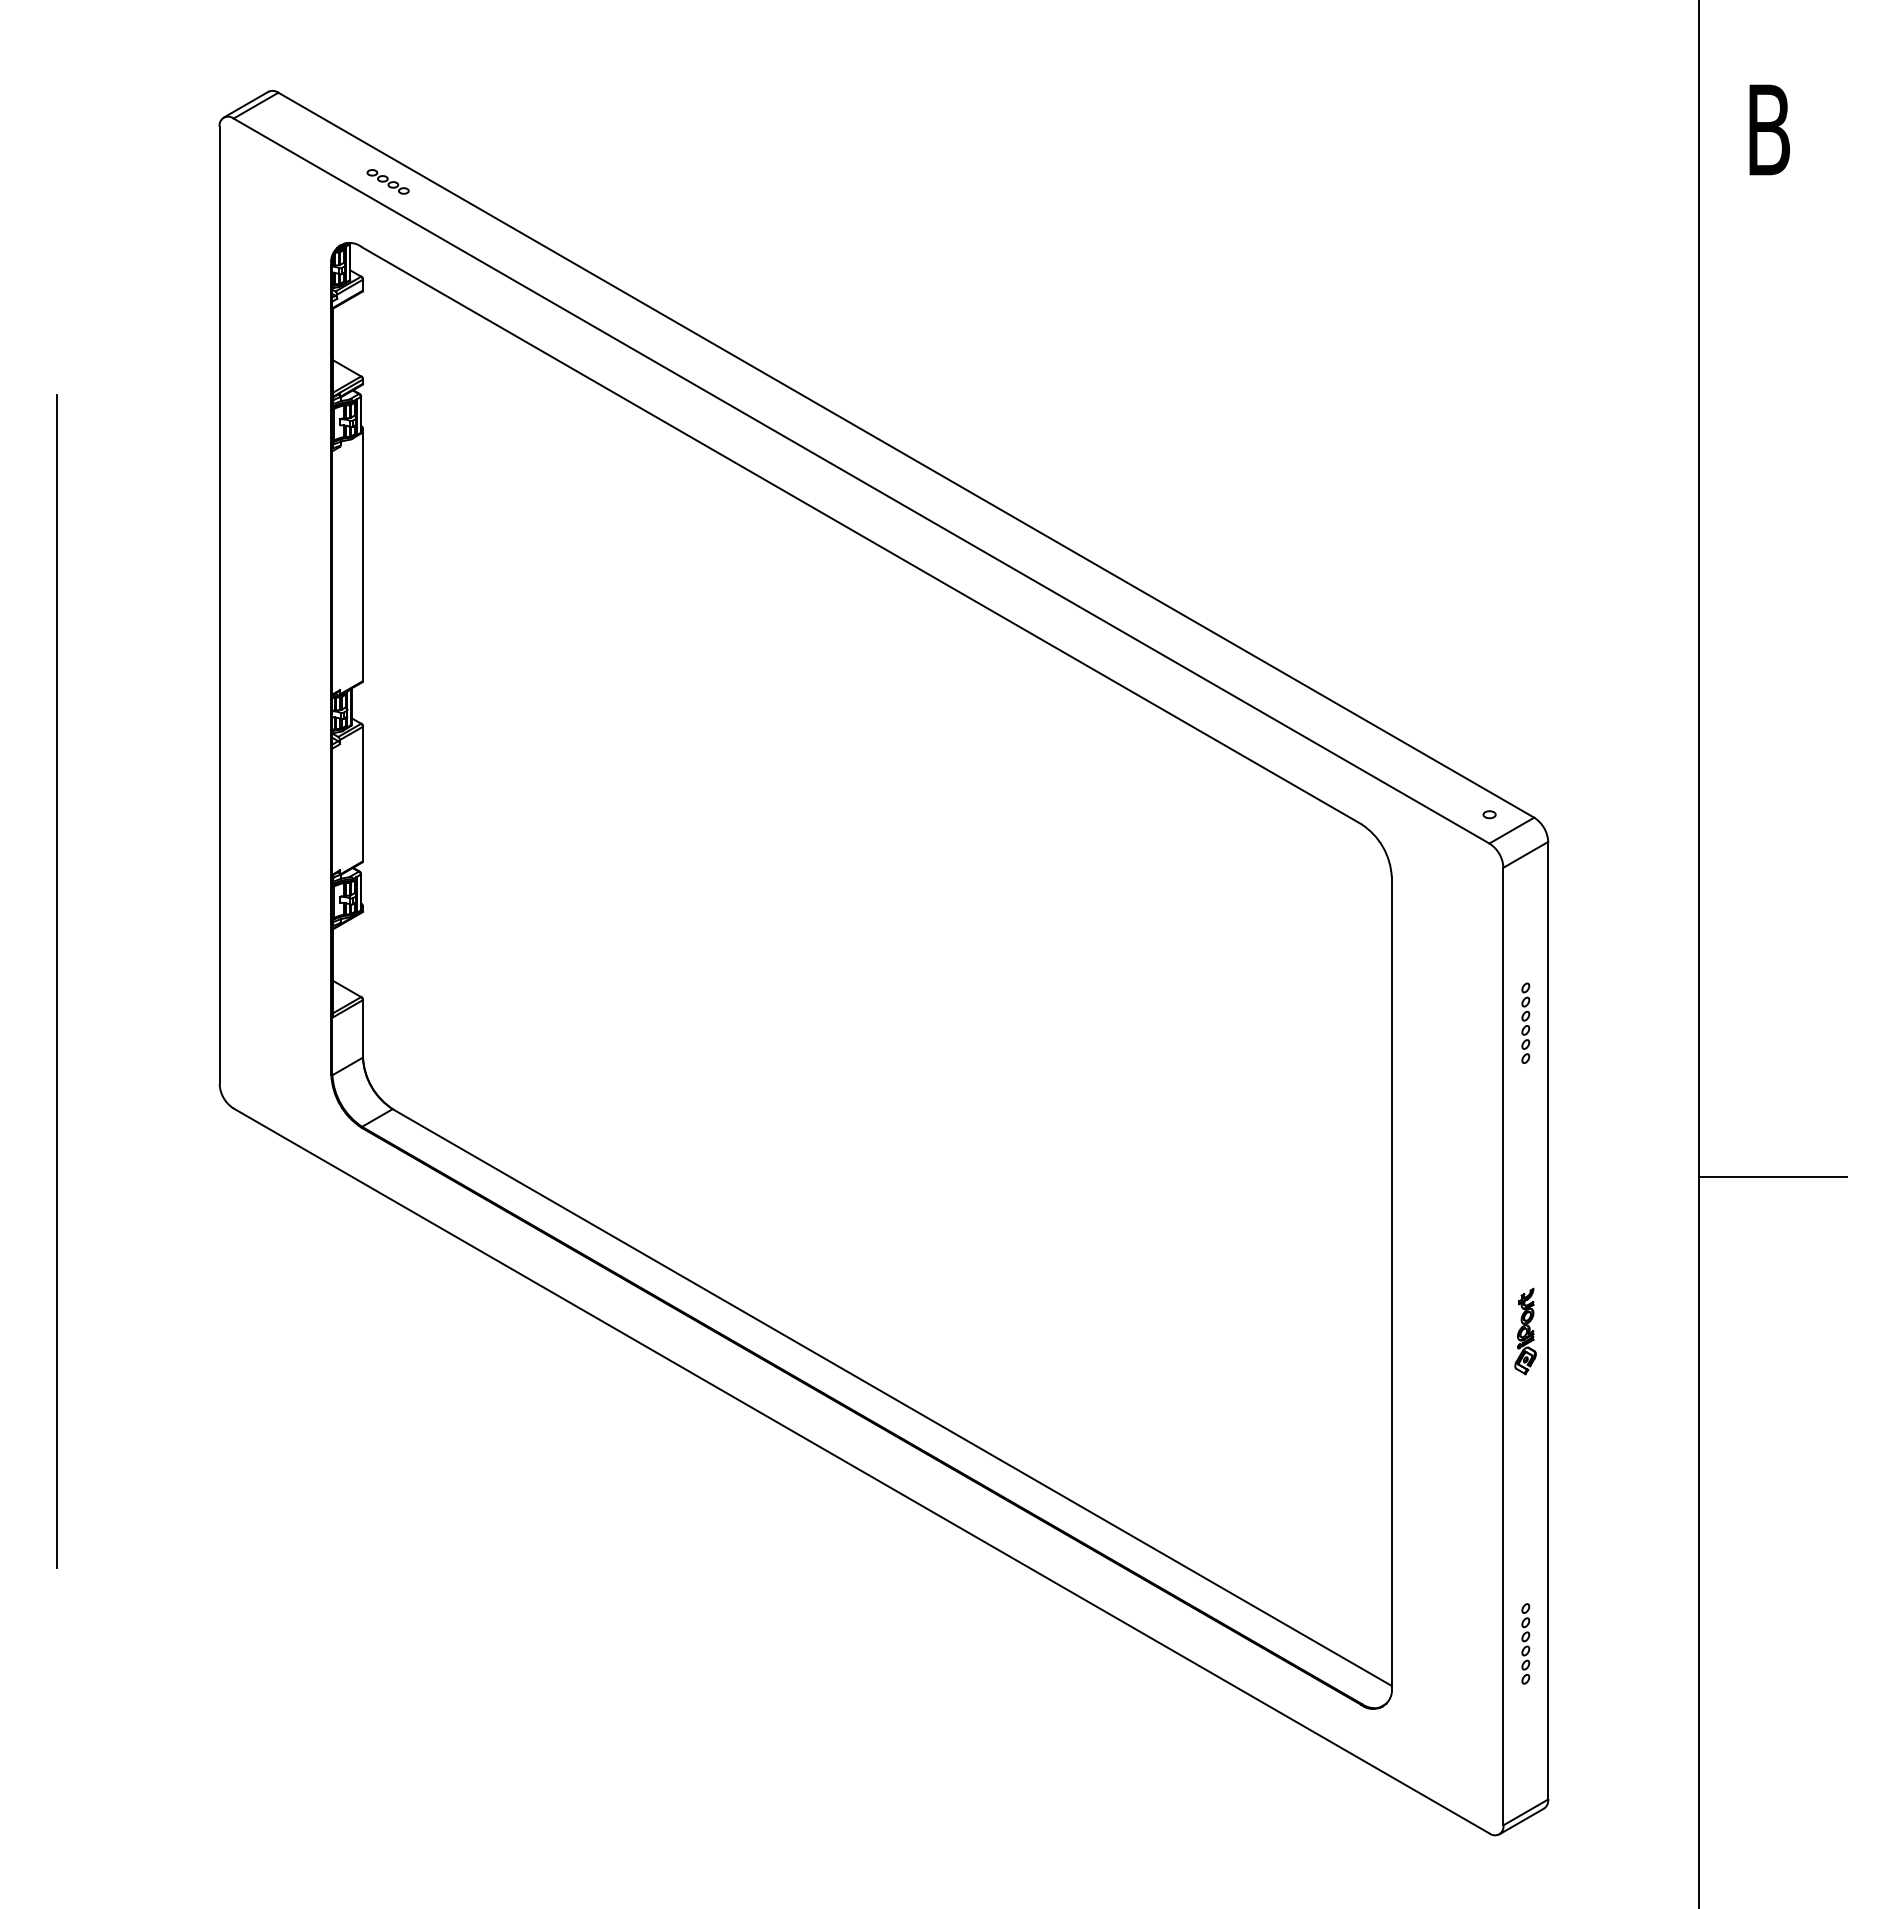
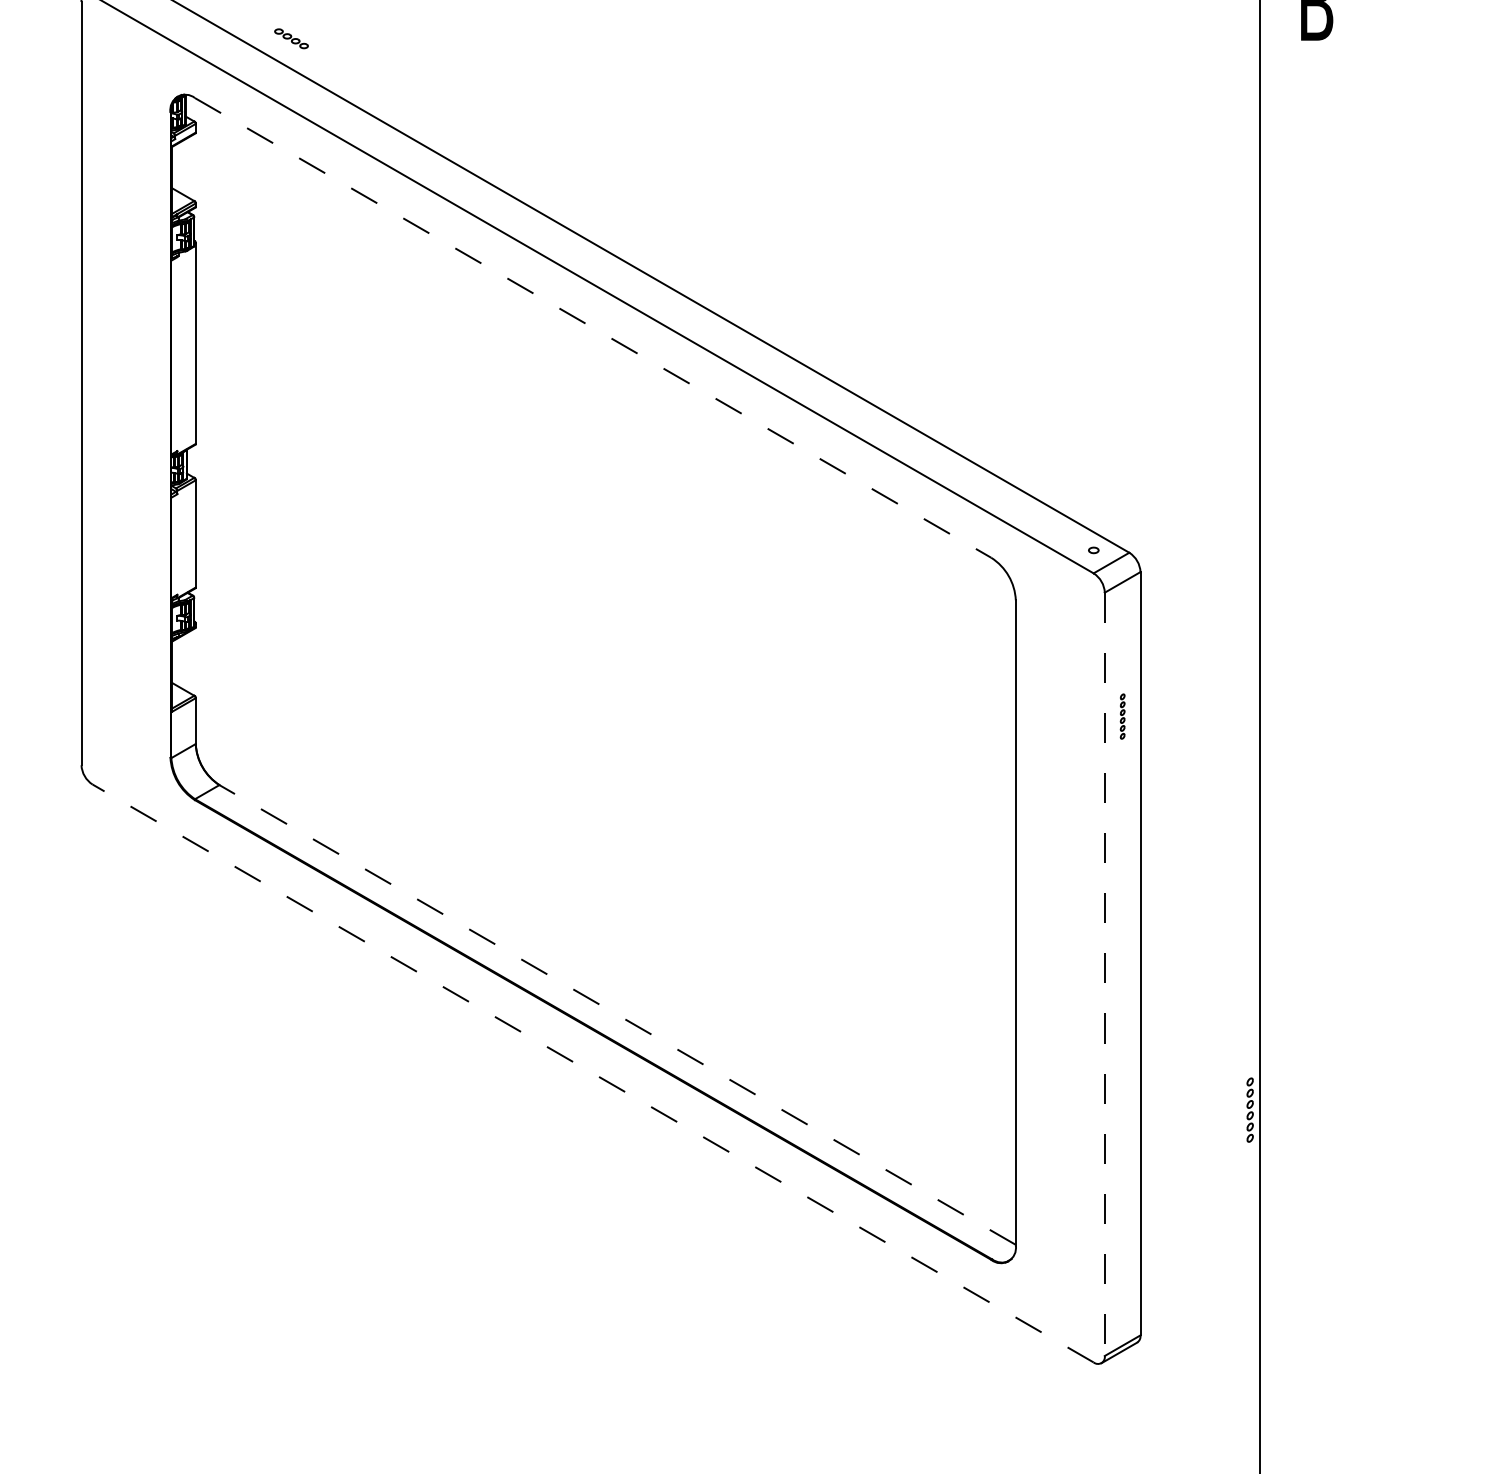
part: (387, 181) -> (291, 38), moved
line: (861, 535) -> (593, 327), solid -> dashed
part: (1525, 1022) -> (1122, 716), size x0.7
line: (1772, 1176) -> (1319, 838), removed
part: (1525, 1331) -> (1122, 962), removed
line: (1503, 1346) -> (1104, 974), solid -> dashed
line: (892, 1397) -> (617, 1014), solid -> dashed
line: (861, 1470) -> (593, 1073), solid -> dashed
part: (1525, 1643) -> (1249, 1109), moved

